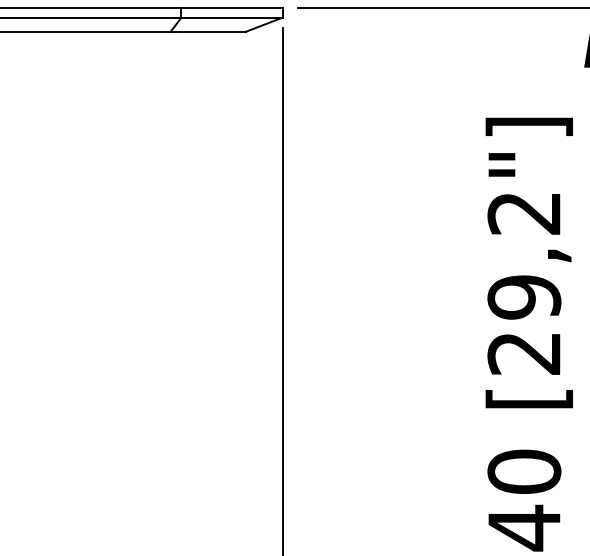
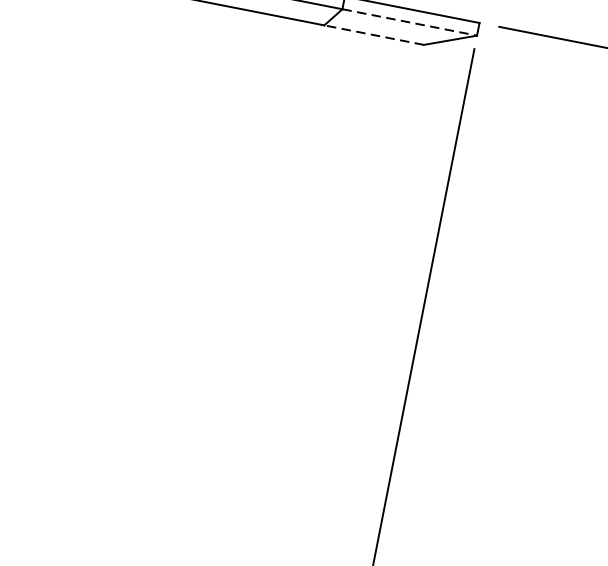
line: (232, 17) -> (410, 22), solid -> dashed
line: (207, 31) -> (373, 34), solid -> dashed

